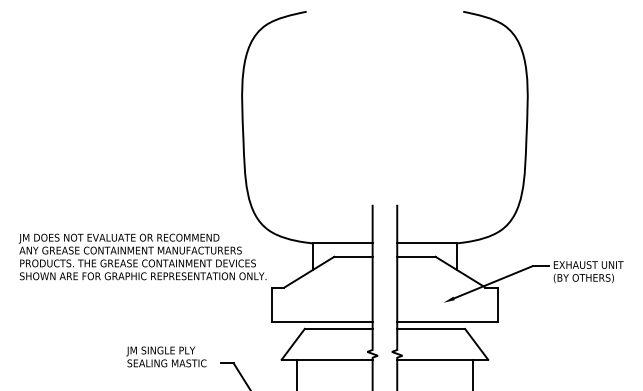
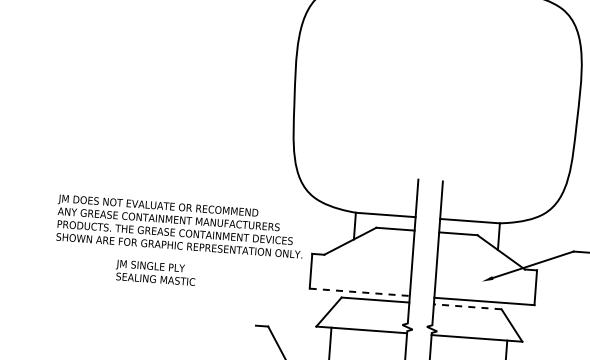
text: (142, 256) -> (180, 226), moved
line: (322, 322) -> (359, 292), solid -> dashed
line: (431, 328) -> (468, 306), solid -> dashed
text: (166, 356) -> (155, 272), moved

